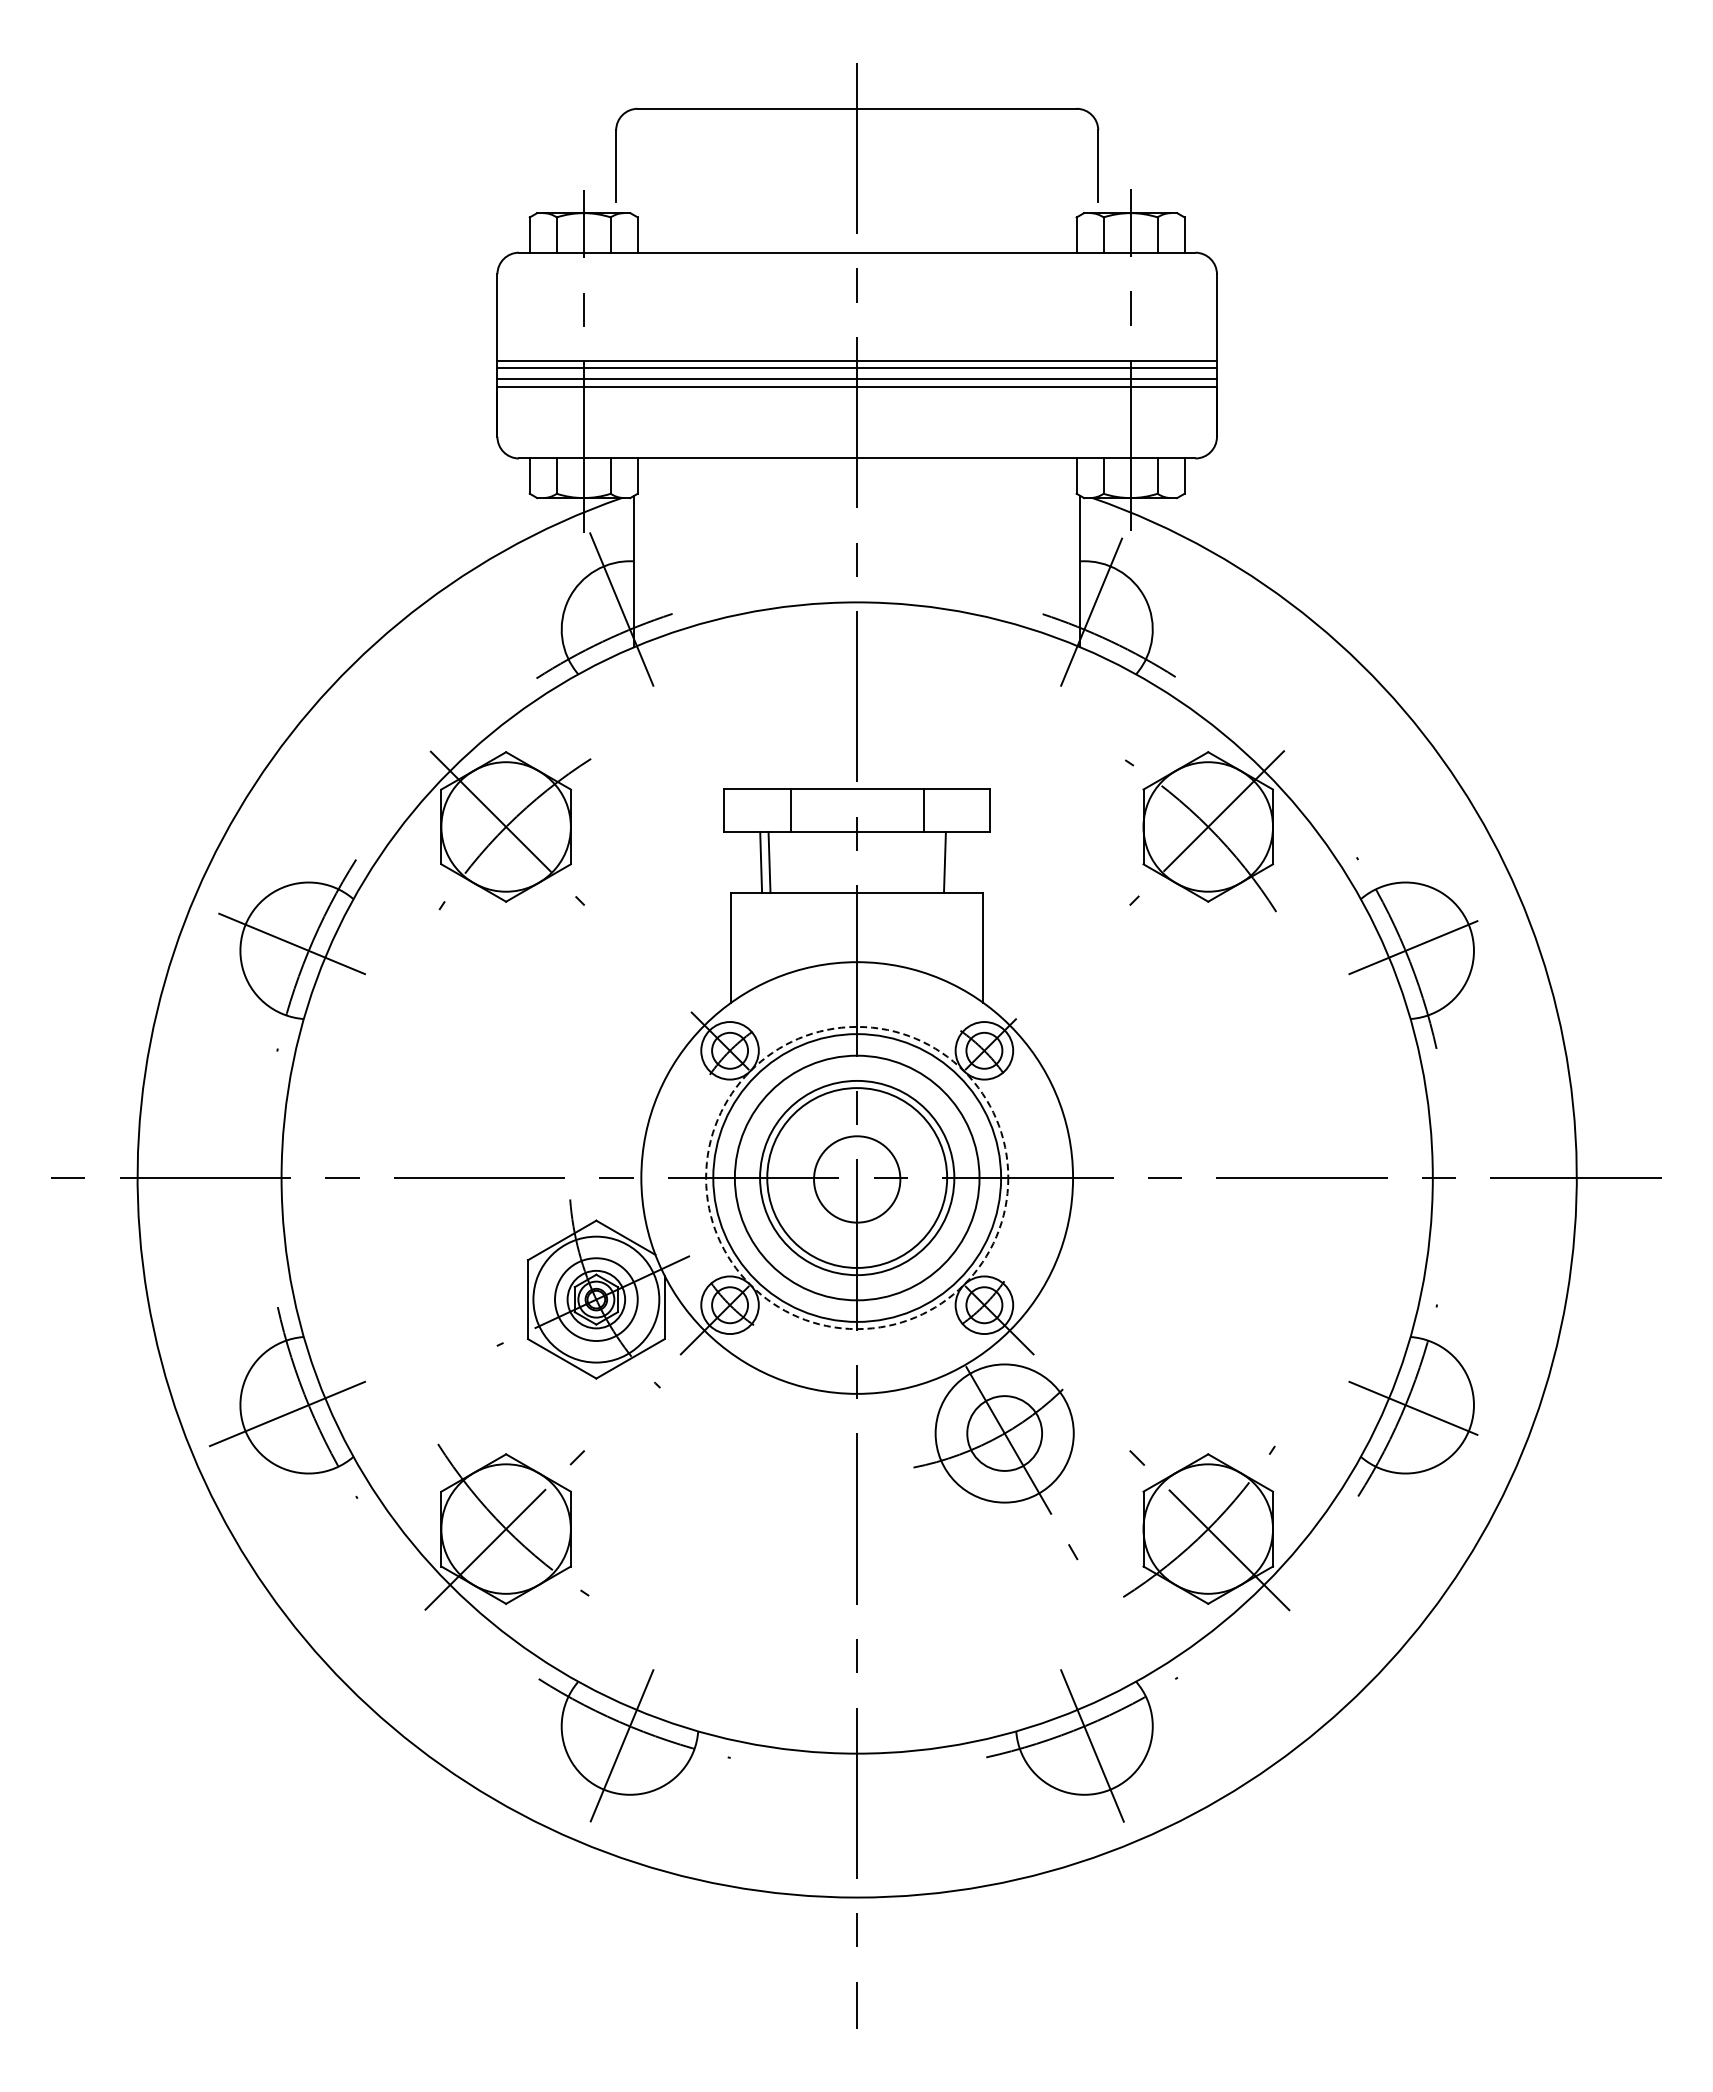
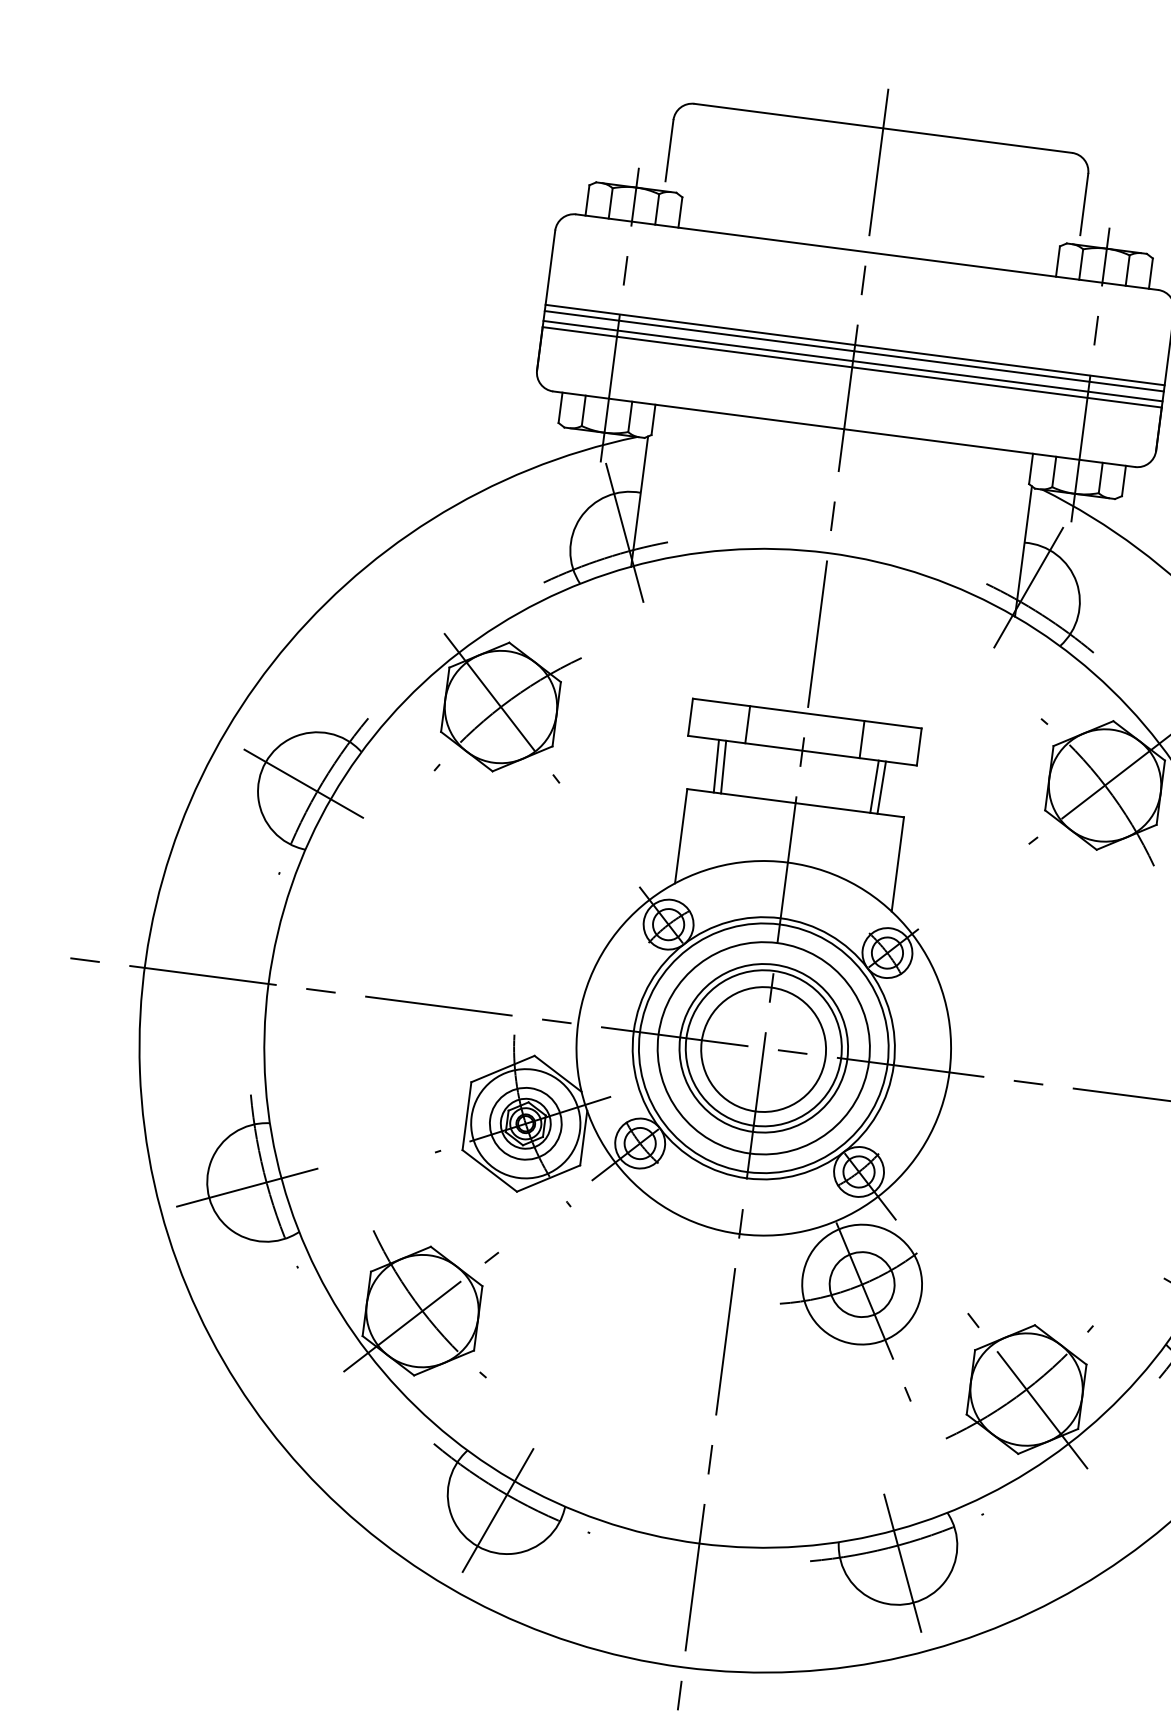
line: (953, 862) -> (881, 787), added
circle: (857, 1177) -> (764, 1047), dashed -> solid
circle: (857, 1179) -> (763, 1049), size x1.67

